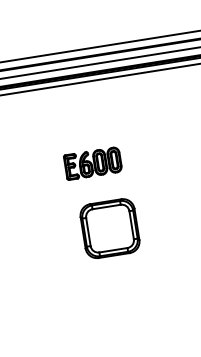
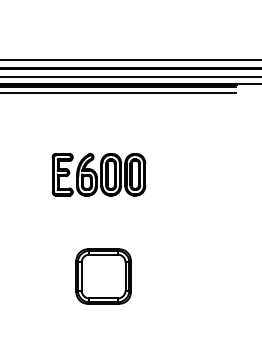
part: (92, 163) -> (98, 174), size x1.67
part: (109, 228) -> (103, 276), moved

